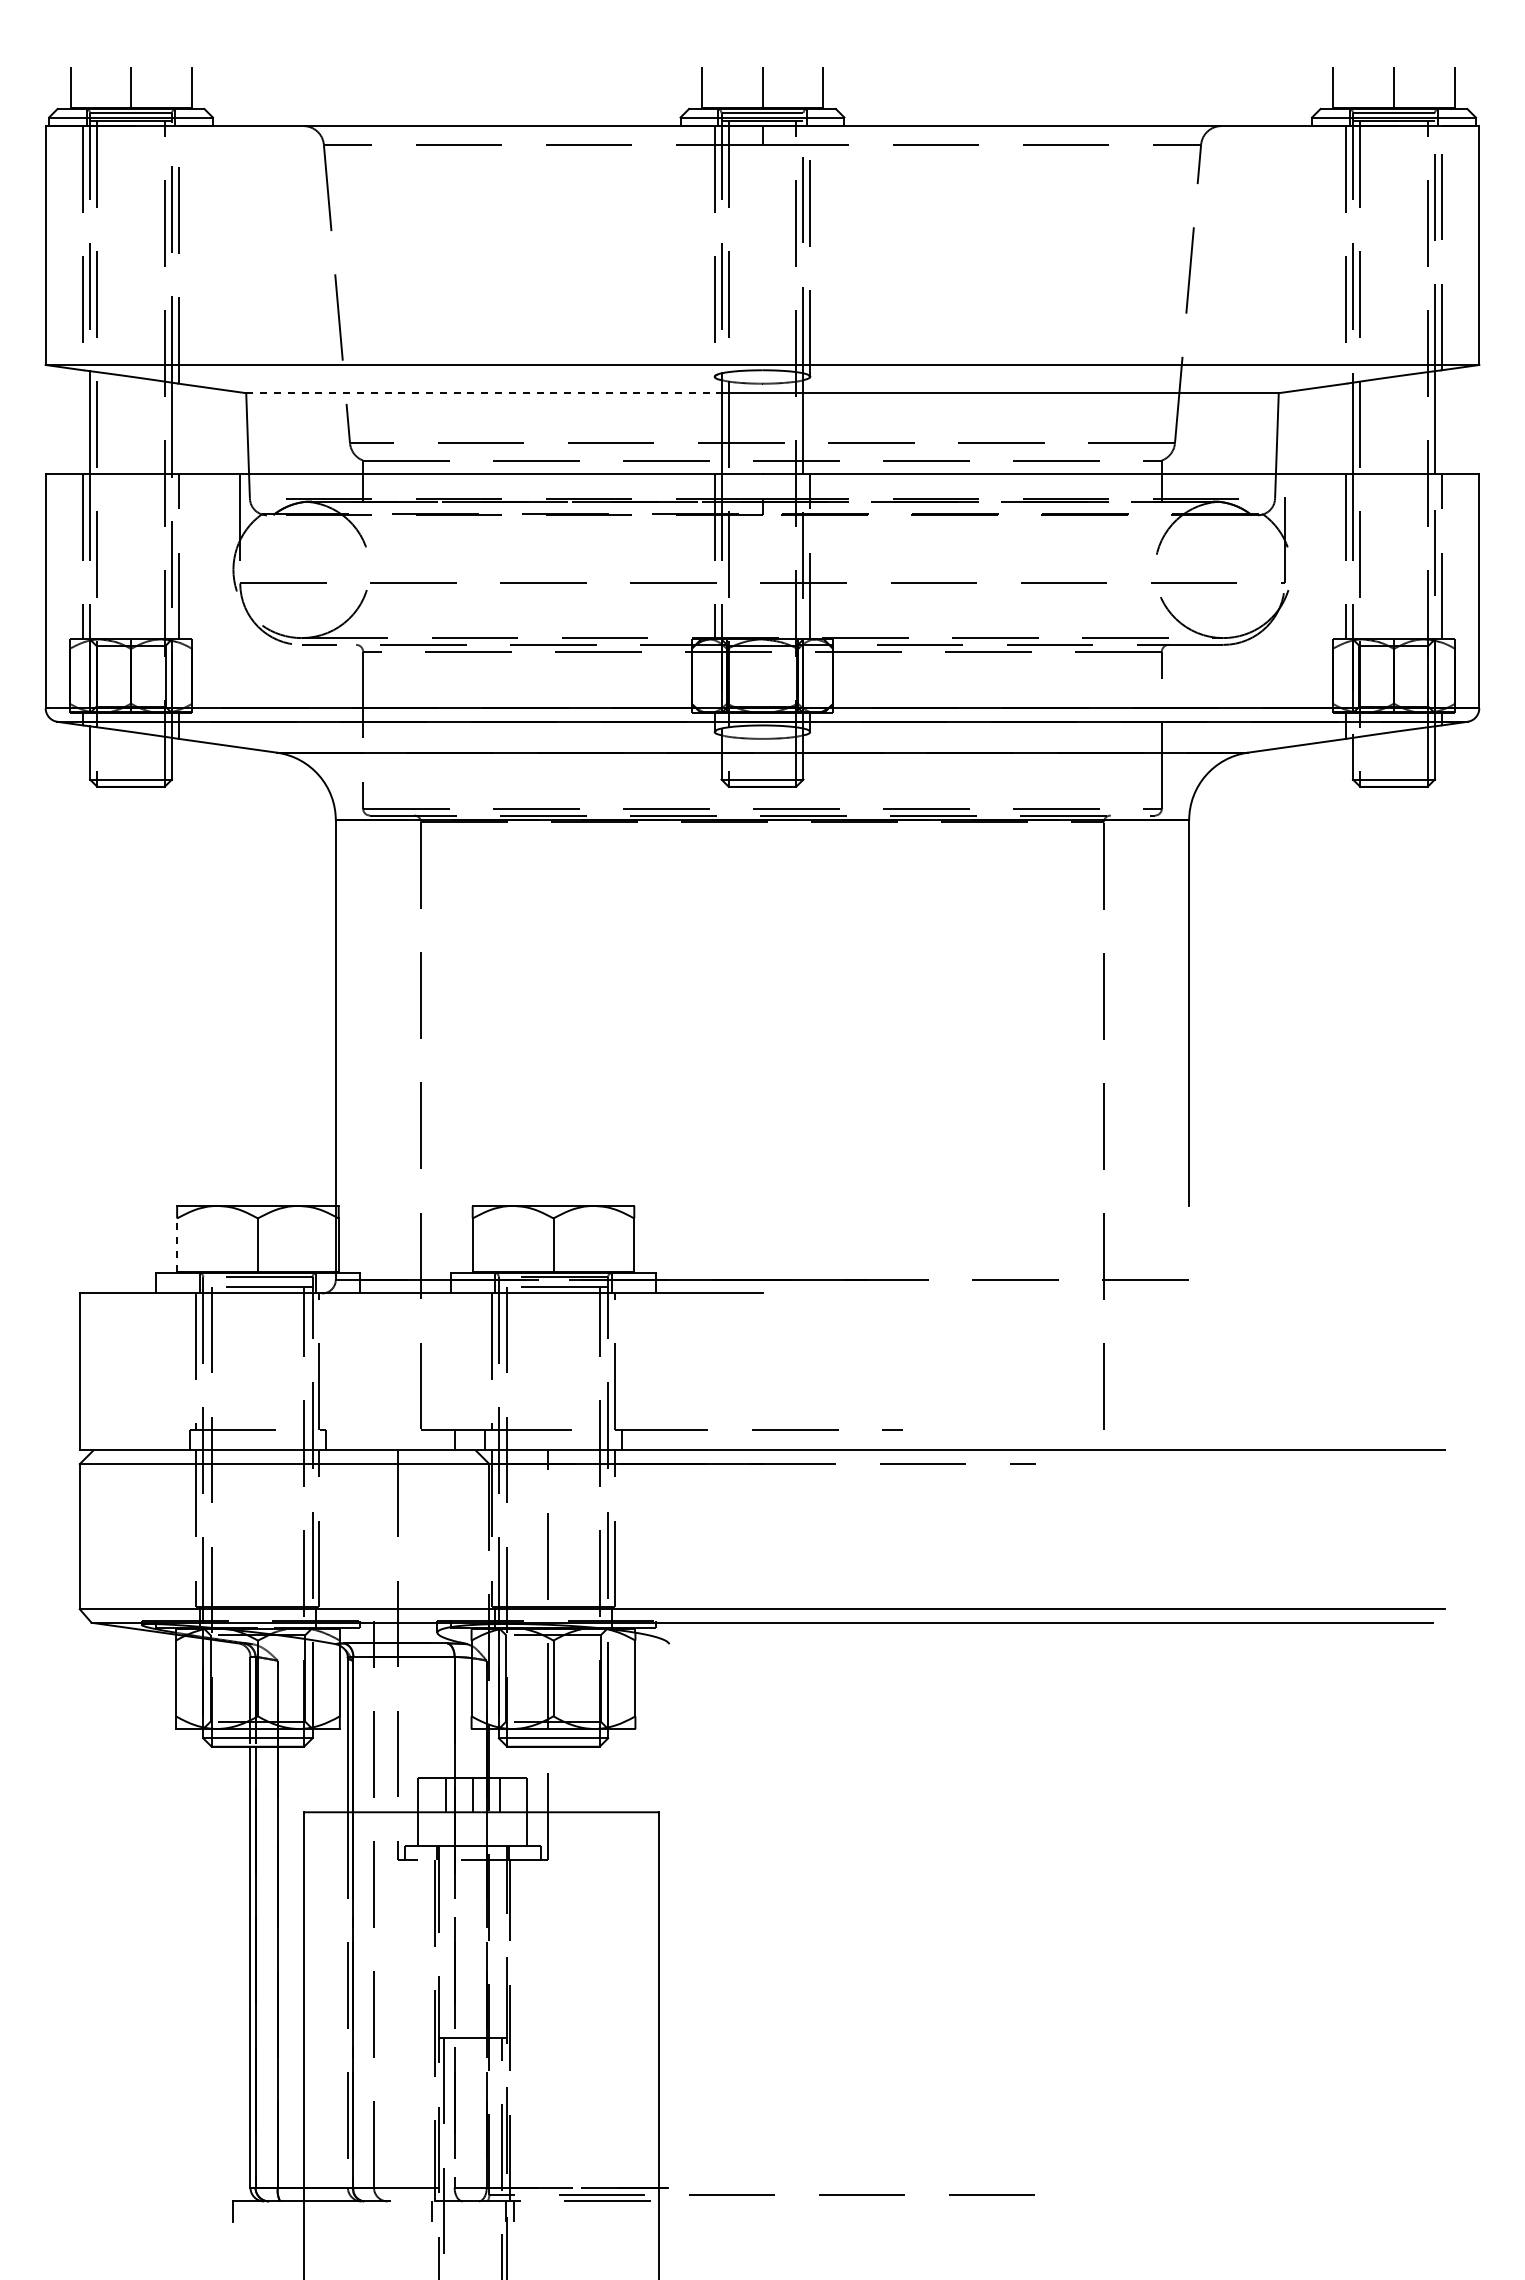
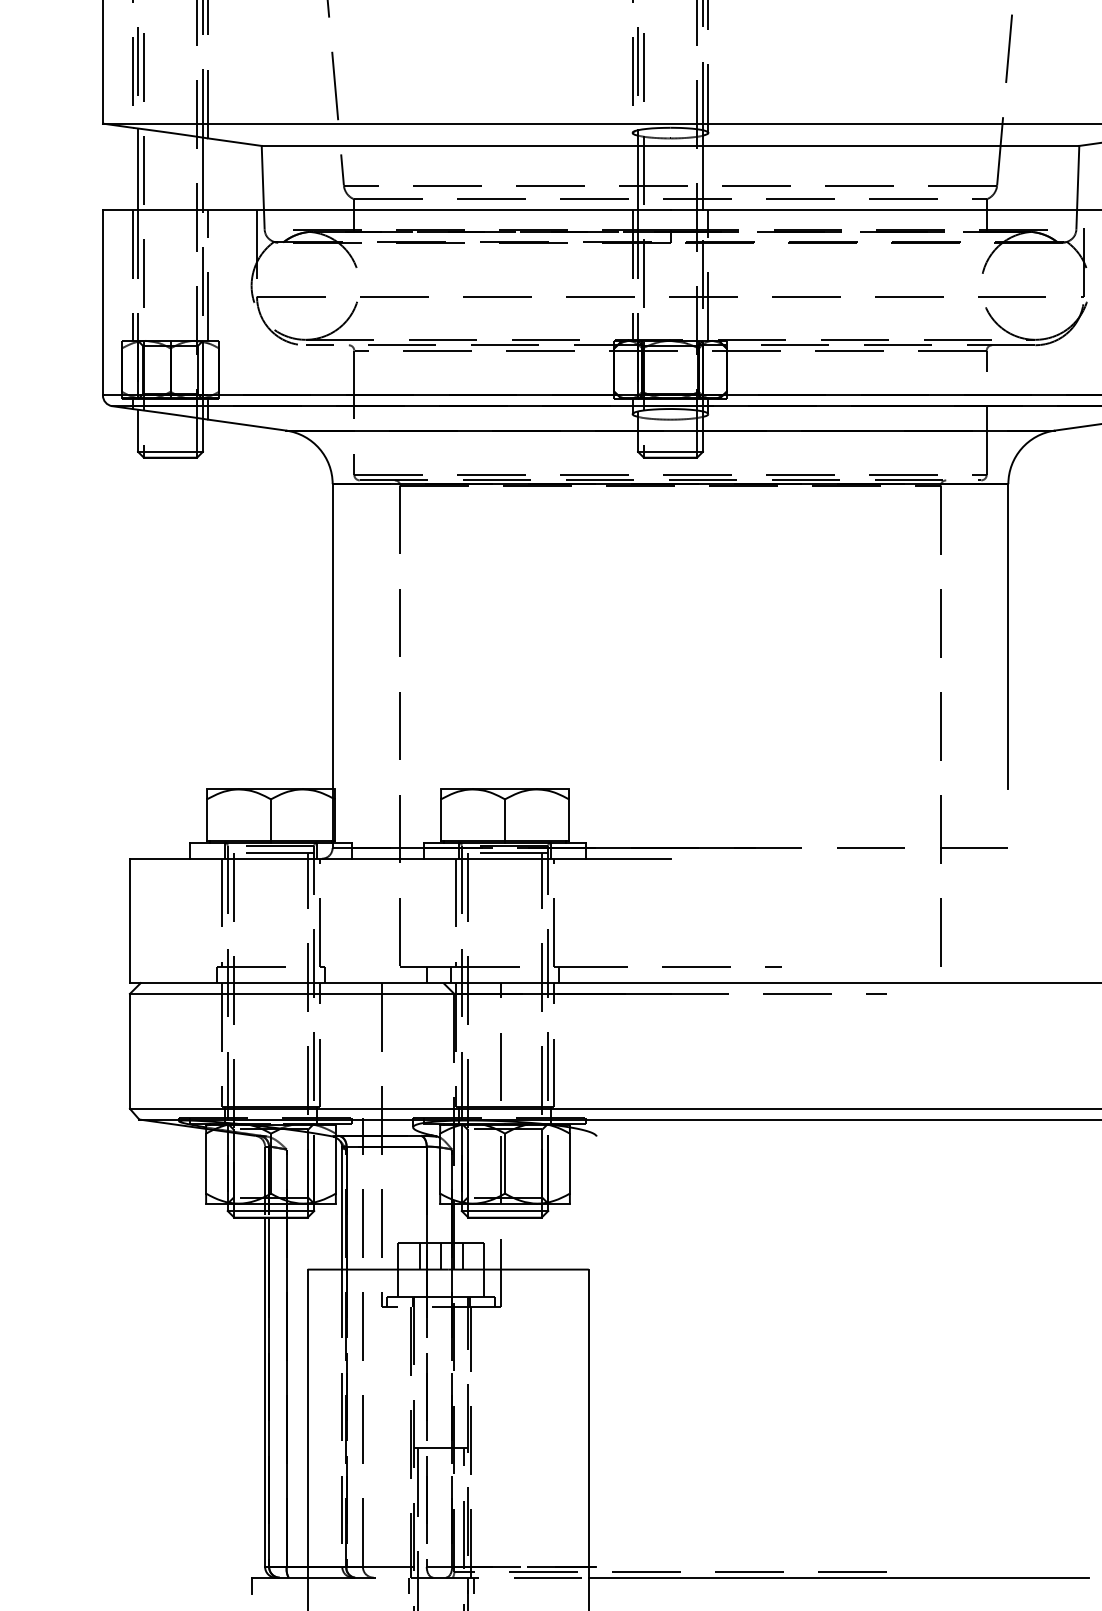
line: (483, 393) -> (449, 146), dashed -> solid
line: (177, 1245) -> (207, 820), dashed -> solid
line: (975, 2201) -> (839, 1577), added

